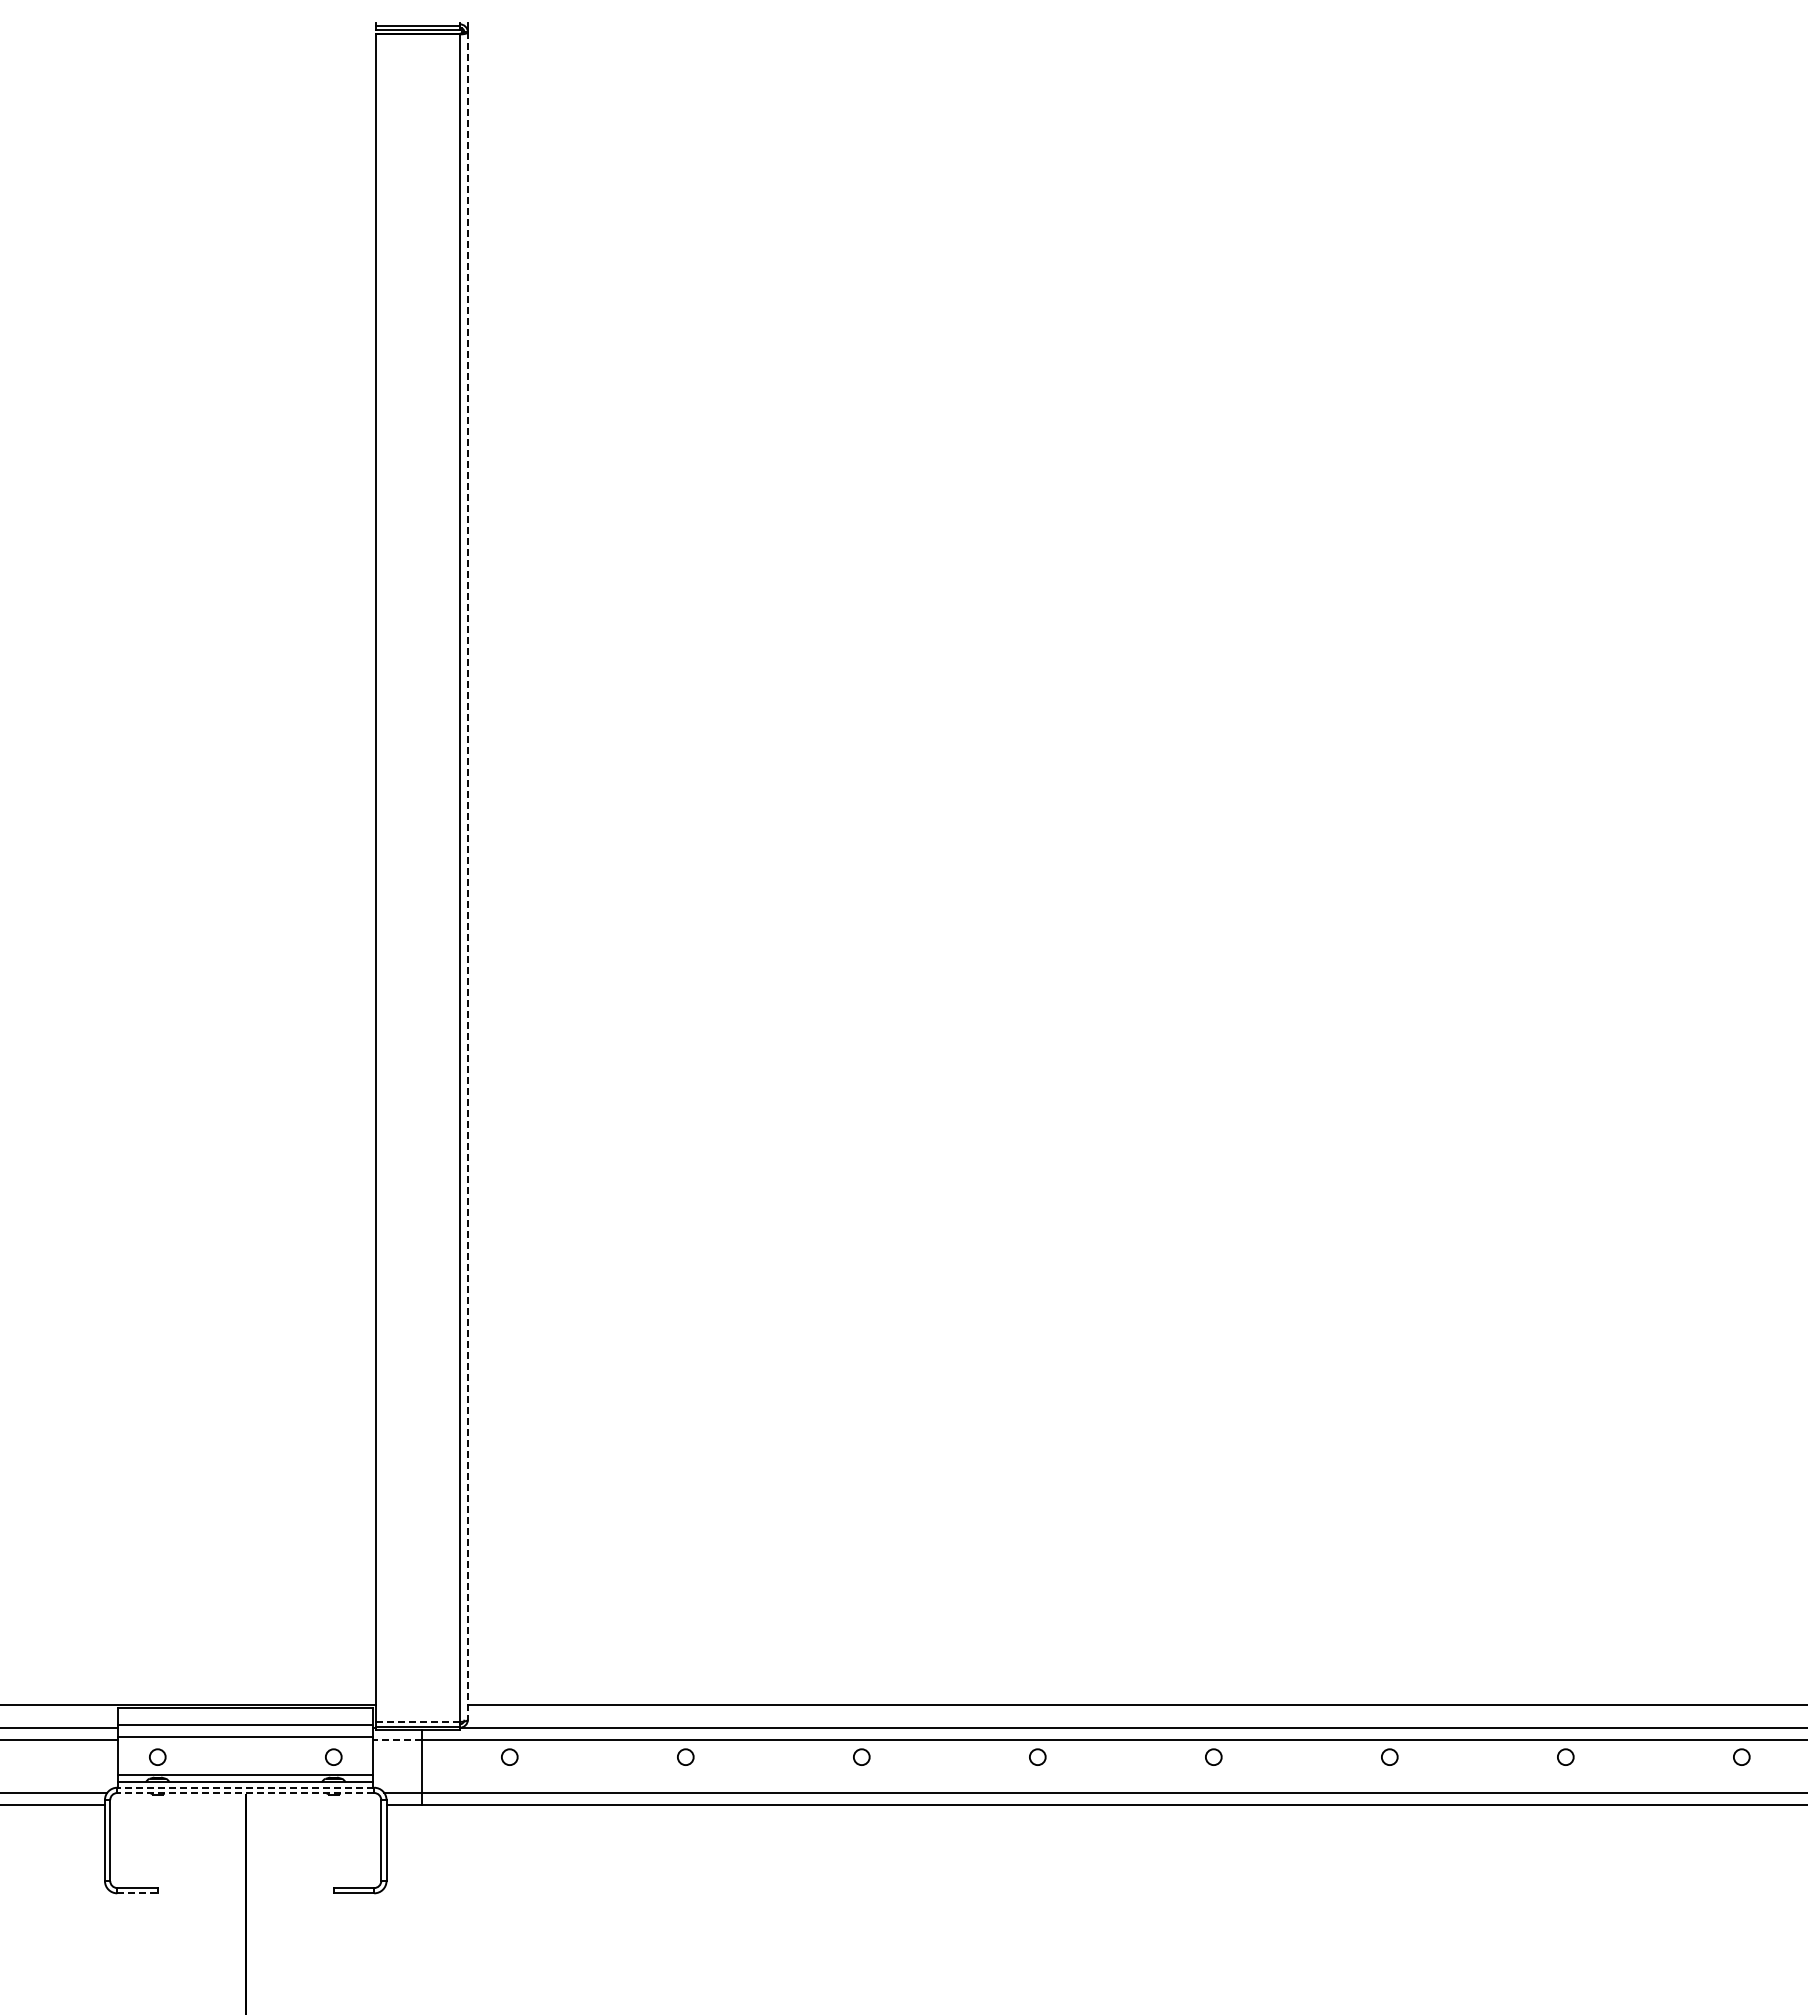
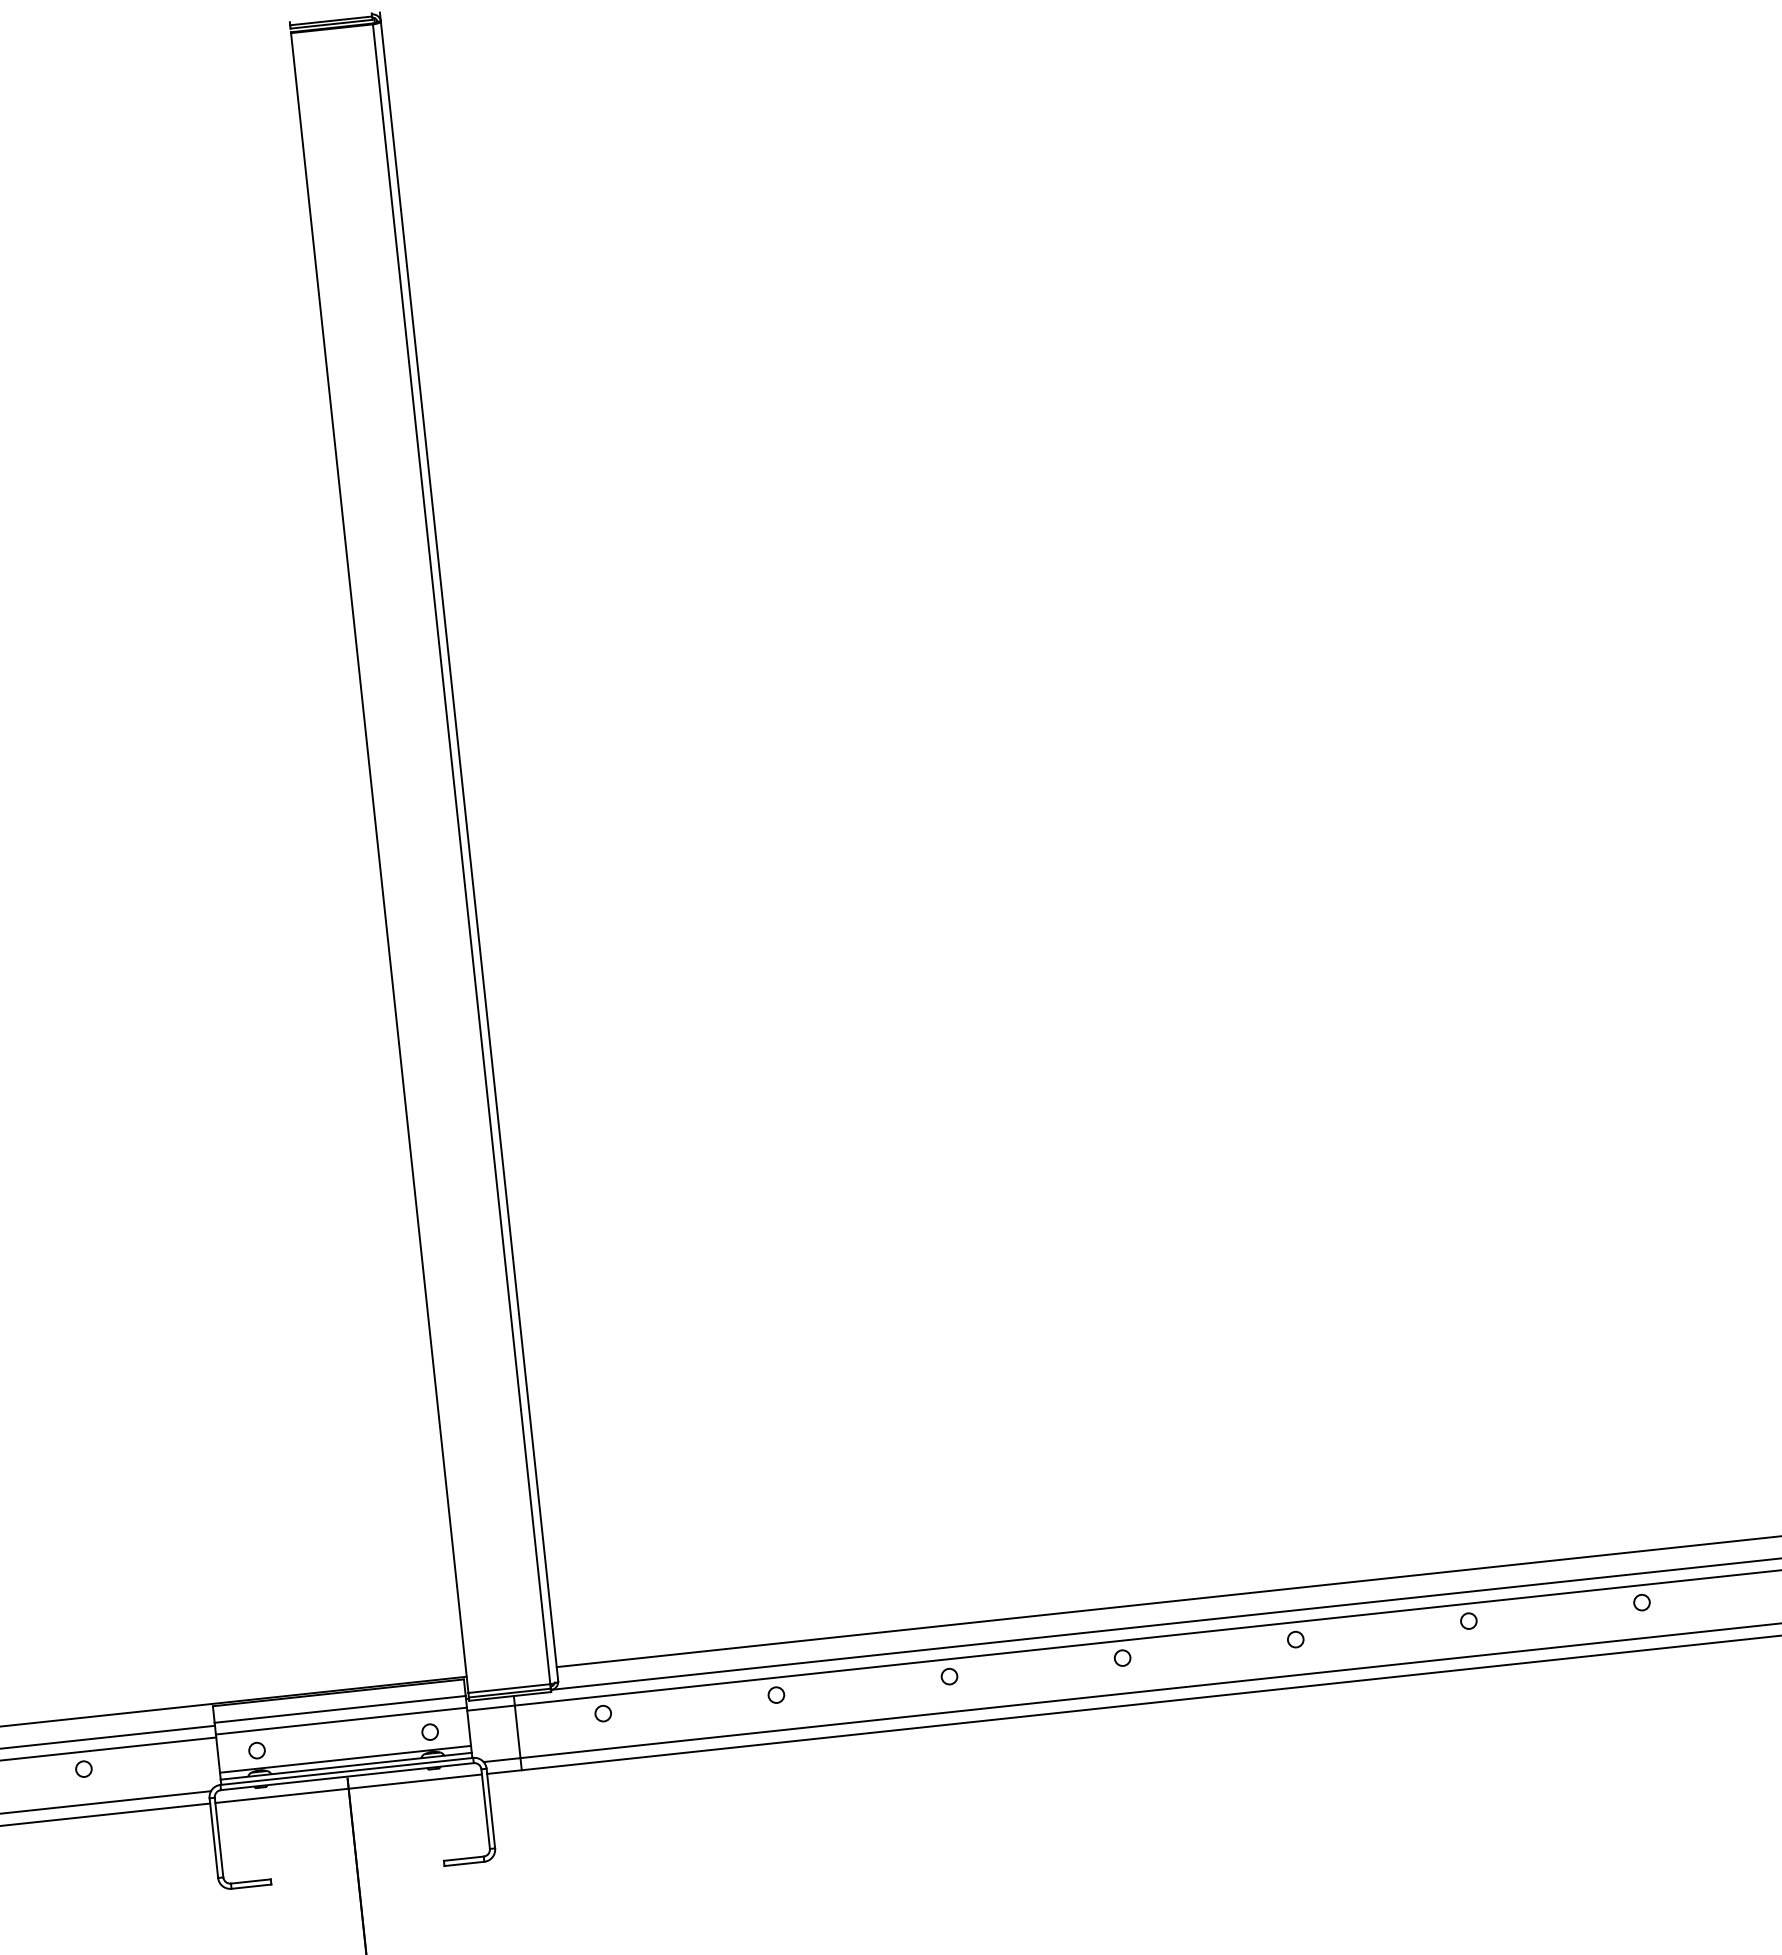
line: (467, 876) -> (469, 851), dashed -> solid
line: (418, 1721) -> (509, 1688), dashed -> solid
line: (397, 1739) -> (491, 1708), dashed -> solid
line: (245, 1787) -> (346, 1771), dashed -> solid
line: (245, 1793) -> (347, 1777), dashed -> solid
line: (245, 1805) -> (348, 1788), added
line: (138, 1893) -> (252, 1886), dashed -> solid

